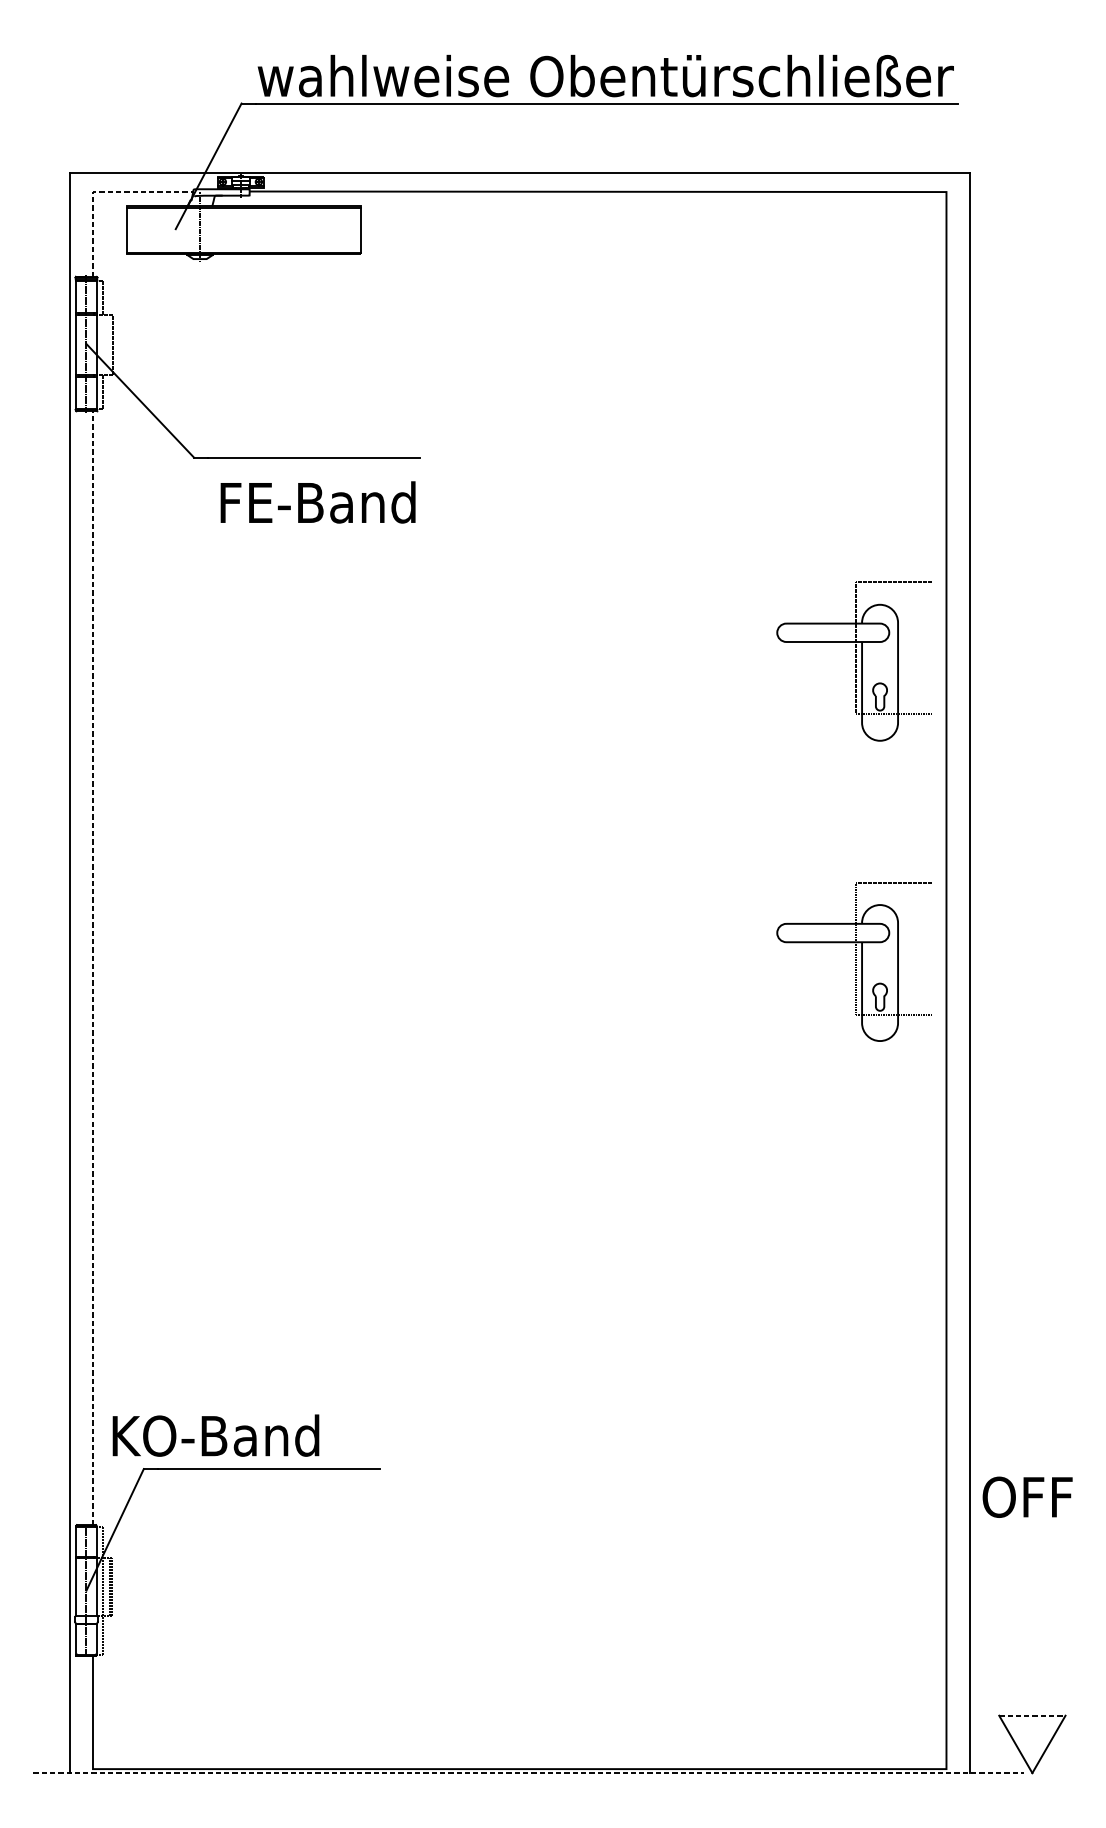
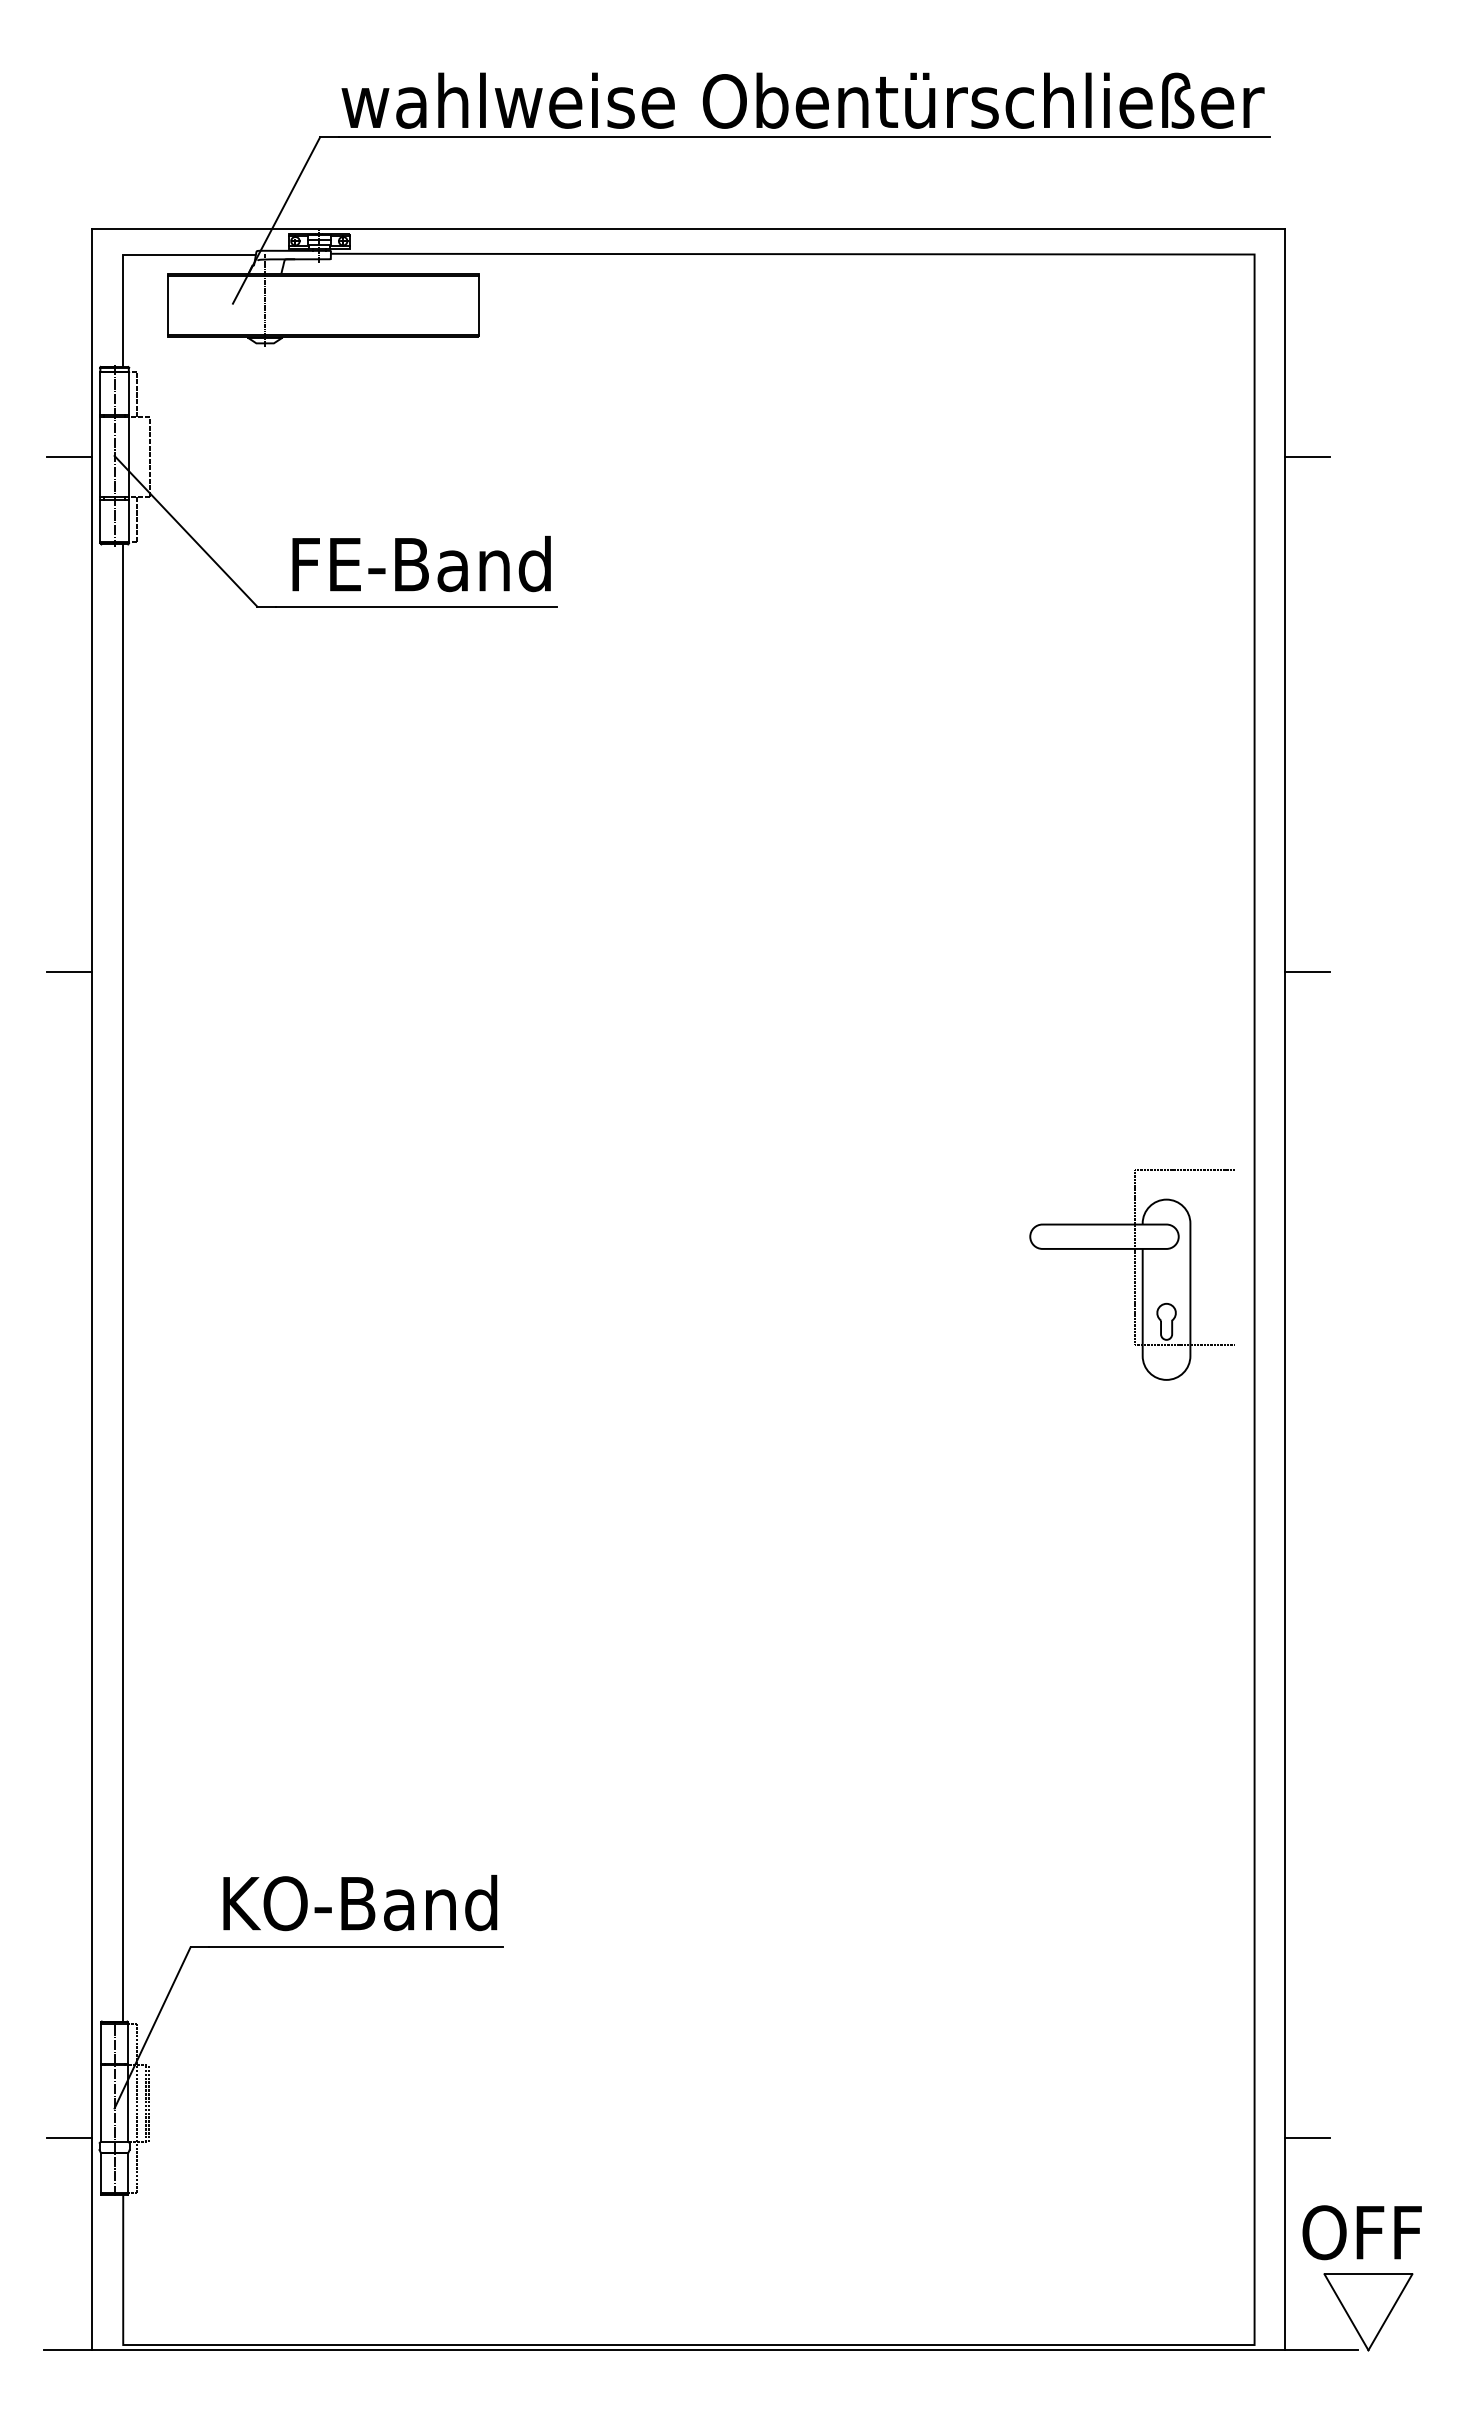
line: (100, 192) -> (133, 254), dashed -> solid
line: (52, 345) -> (69, 457), added
line: (986, 345) -> (1307, 457), added
text: (318, 502) -> (421, 564), moved
part: (853, 661) -> (1131, 876), removed
line: (52, 732) -> (69, 971), added
line: (986, 732) -> (1307, 971), added
line: (93, 967) -> (123, 1282), dashed -> solid
text: (216, 1436) -> (360, 1903), moved
text: (1027, 1497) -> (1361, 2232), moved
line: (52, 1613) -> (69, 2138), added
line: (986, 1613) -> (1307, 2138), added
line: (1032, 1715) -> (1368, 2274), dashed -> solid
line: (528, 1773) -> (700, 2350), dashed -> solid

